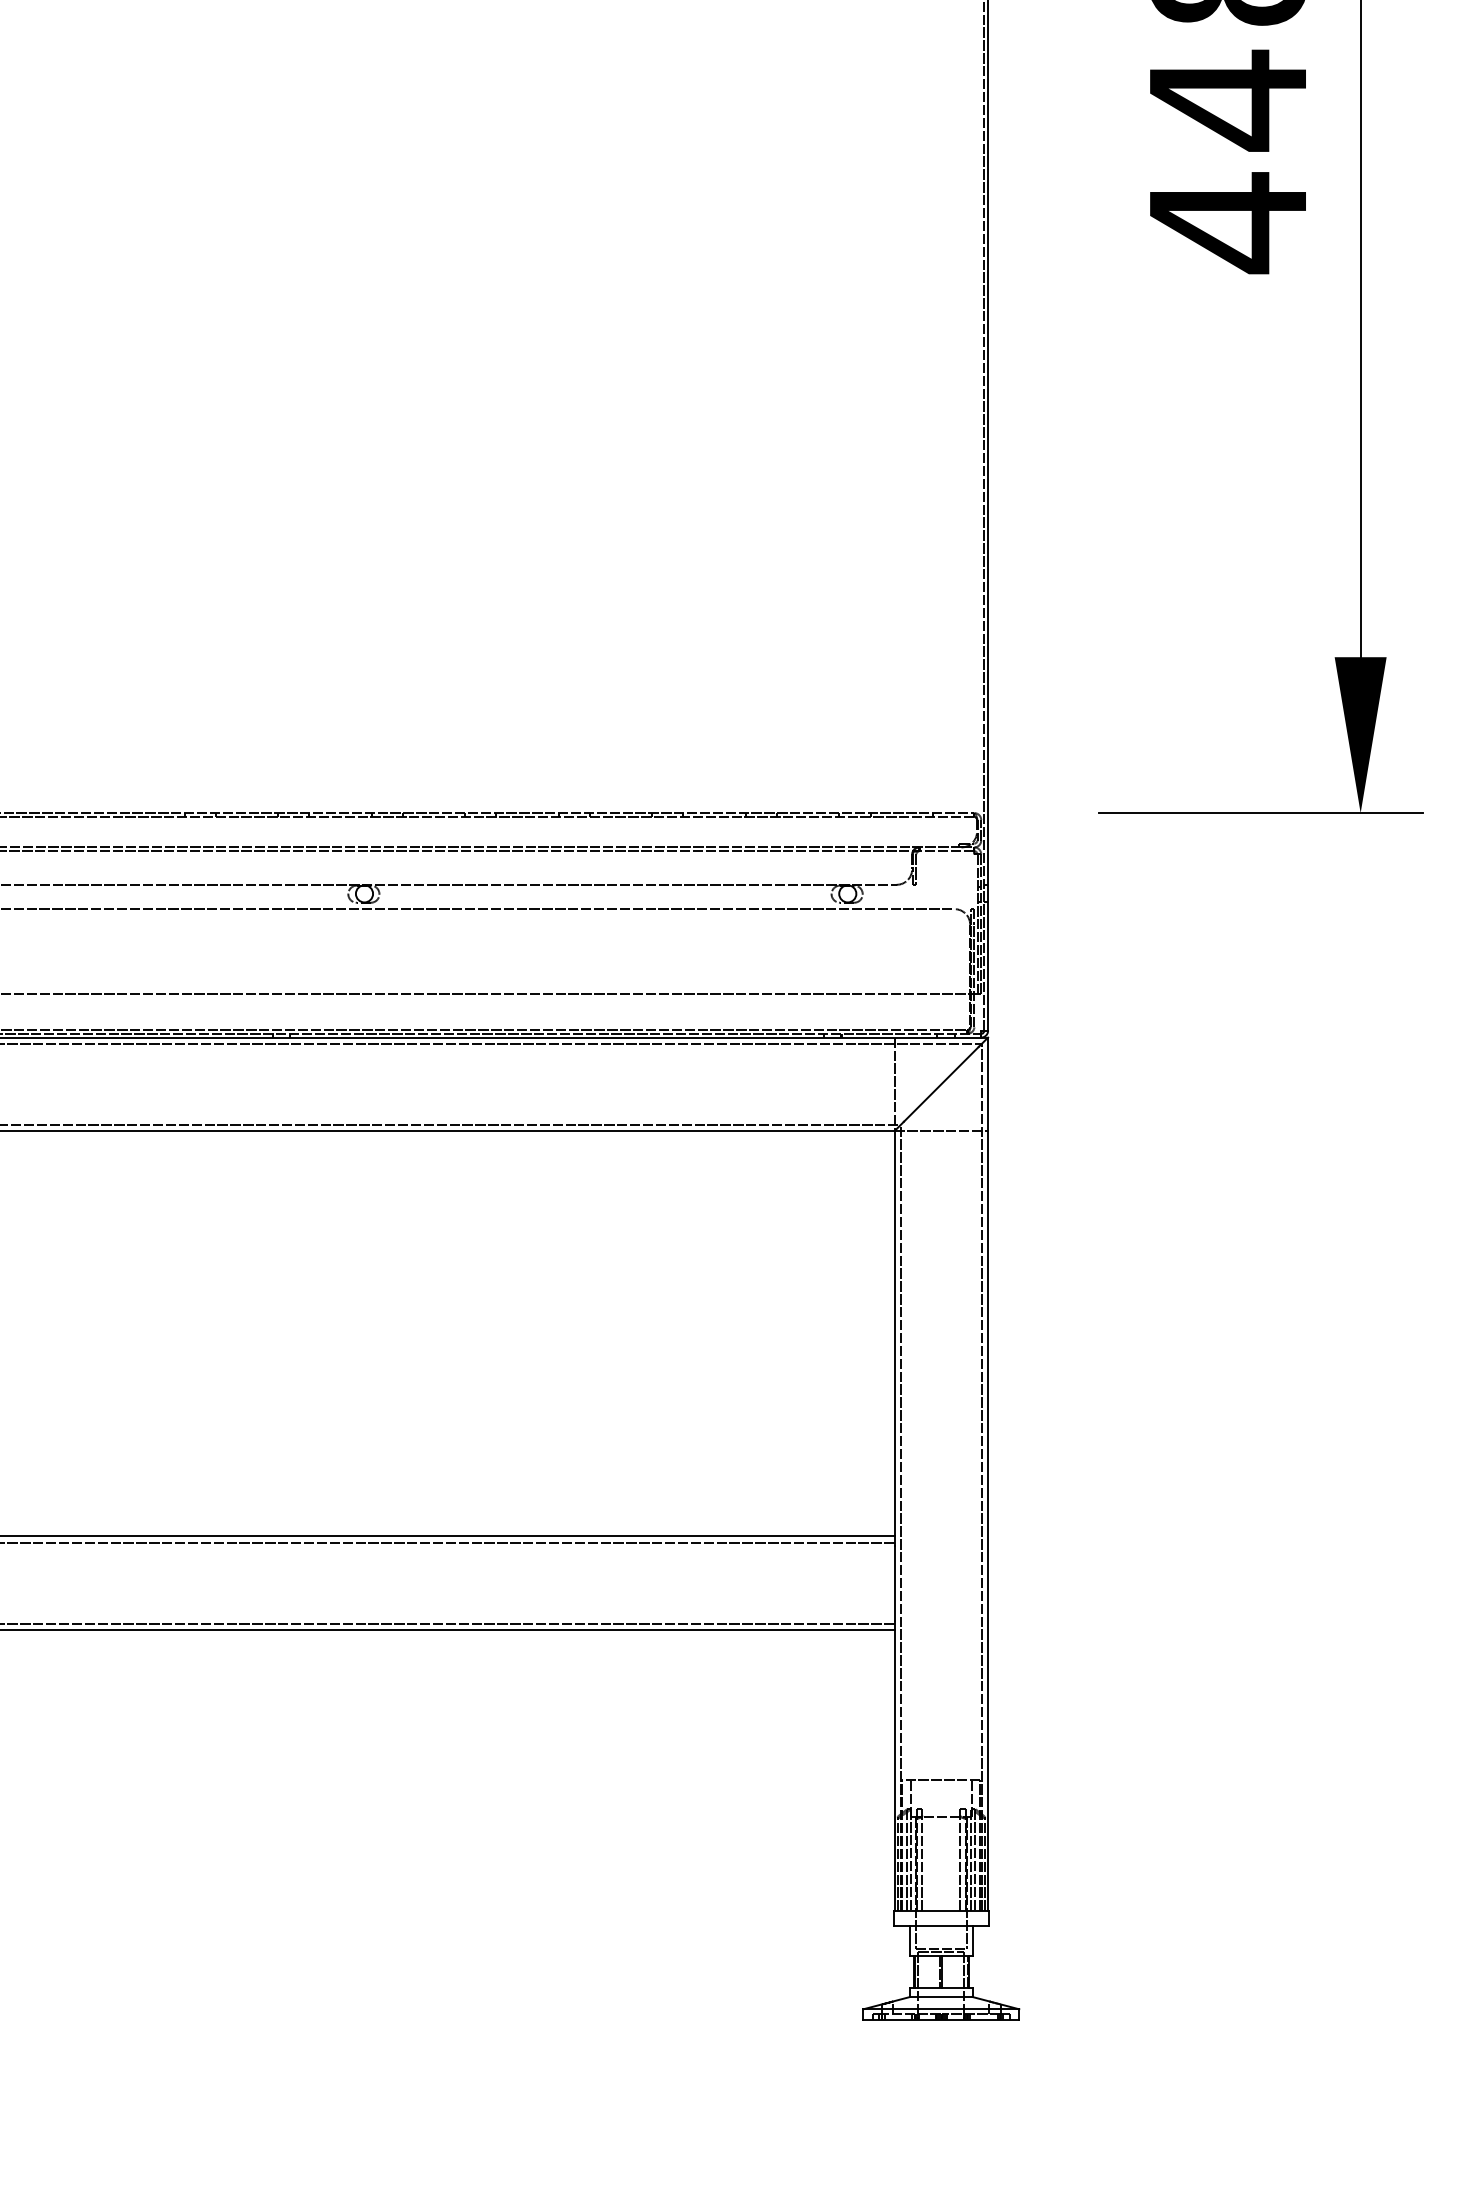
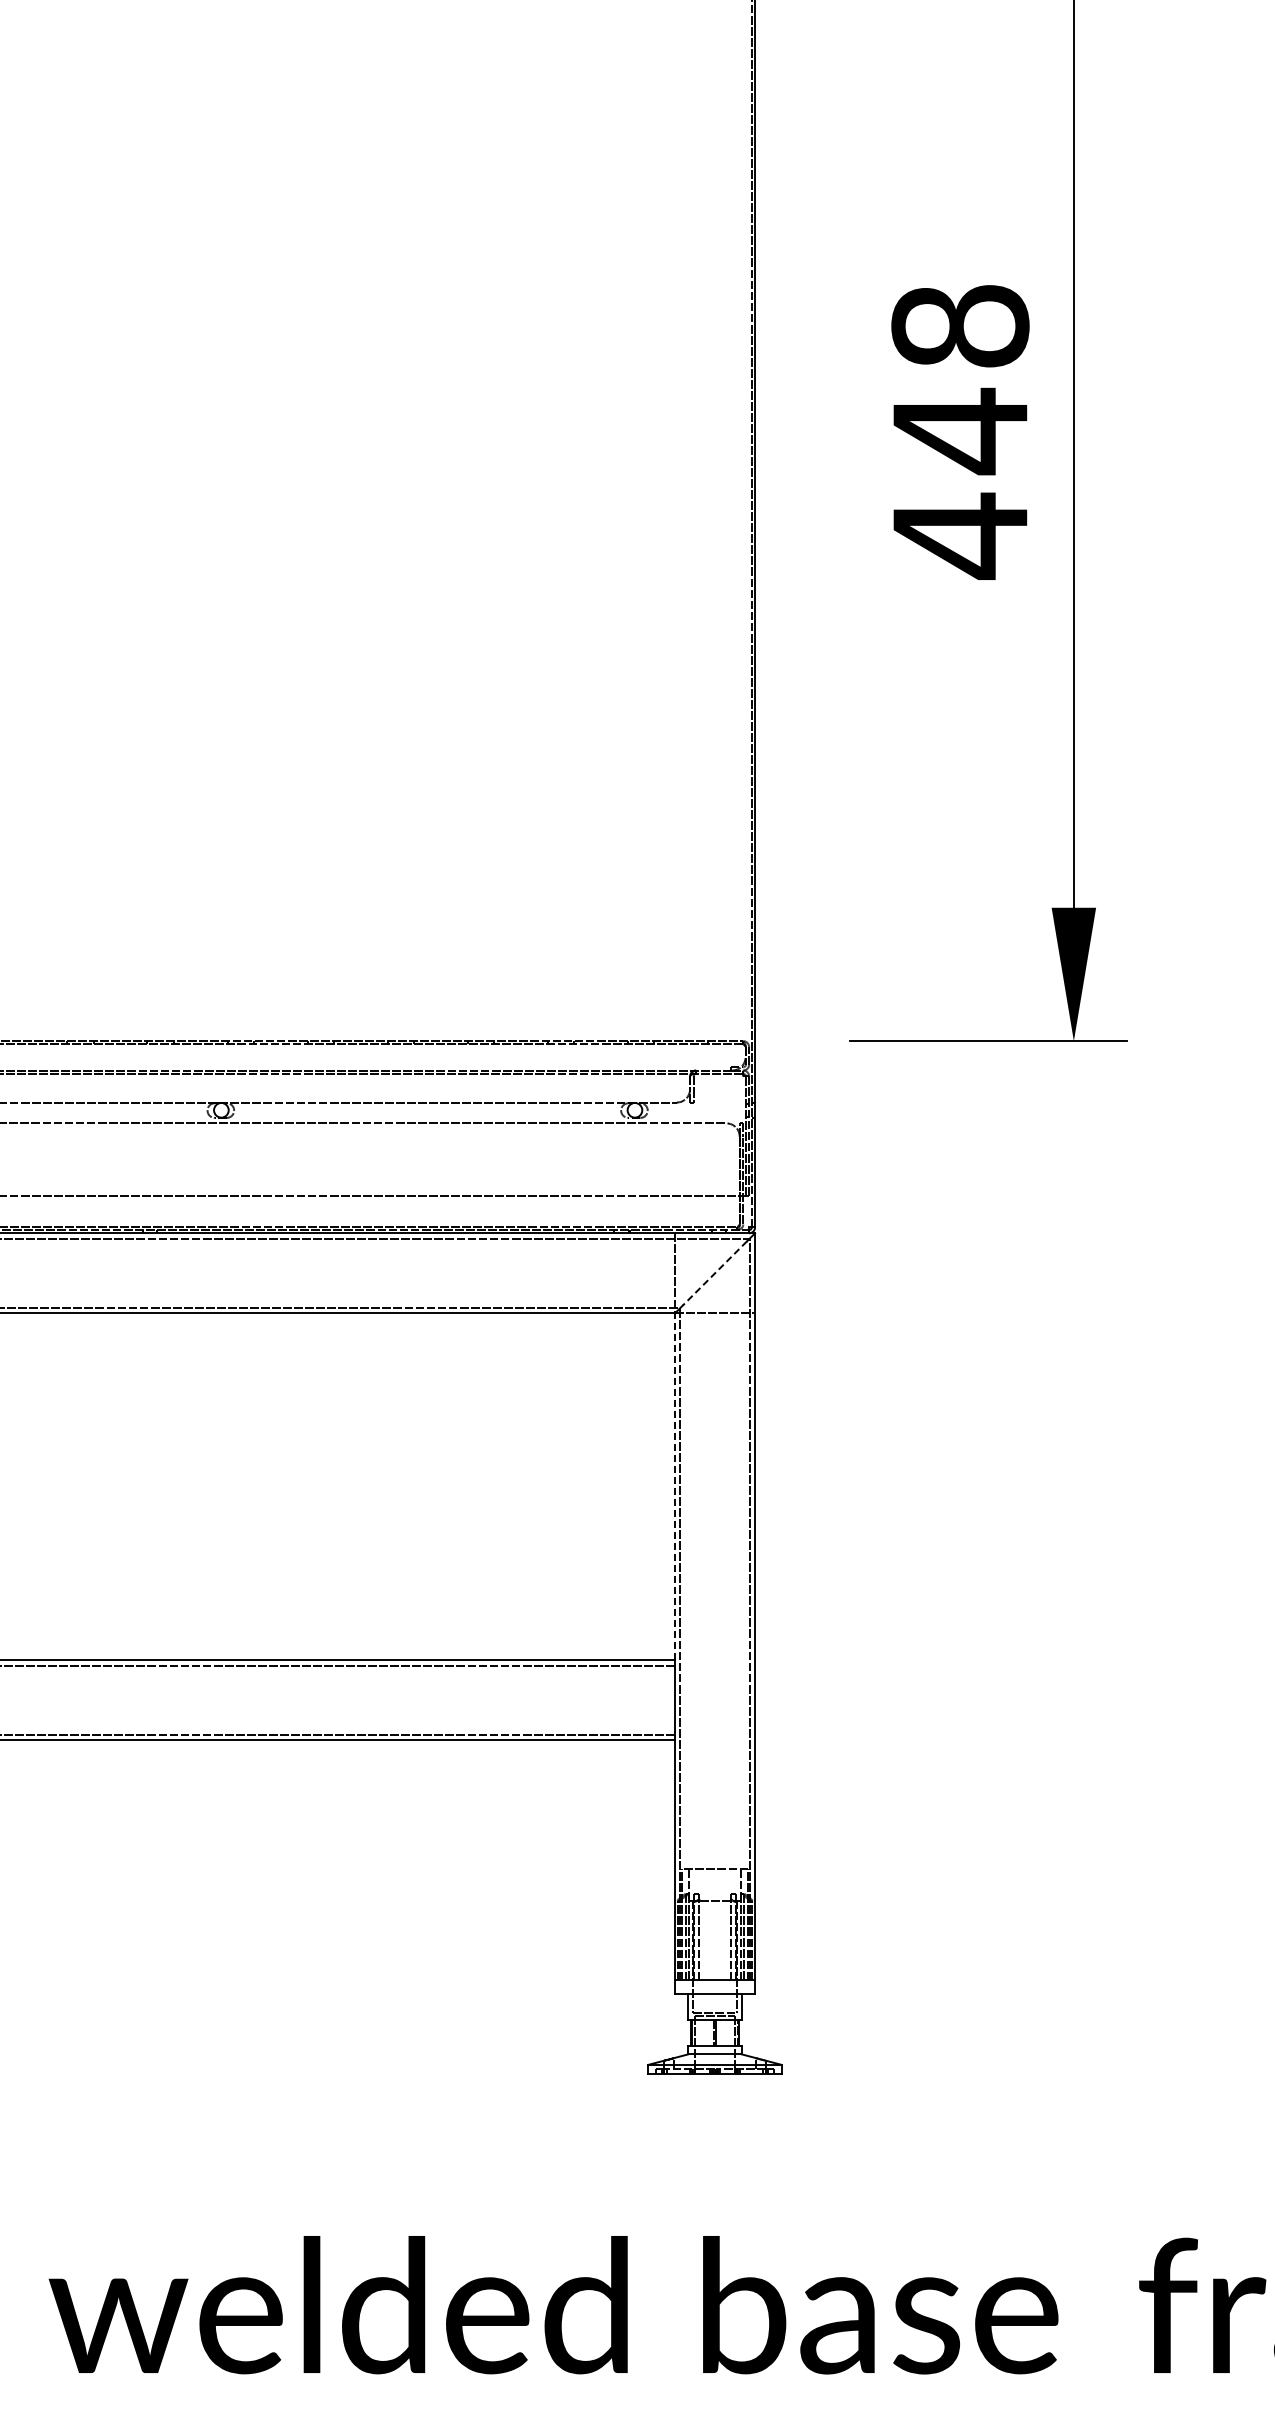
line: (940, 1084) -> (714, 1273), solid -> dashed
line: (893, 1333) -> (674, 1486), solid -> dashed

